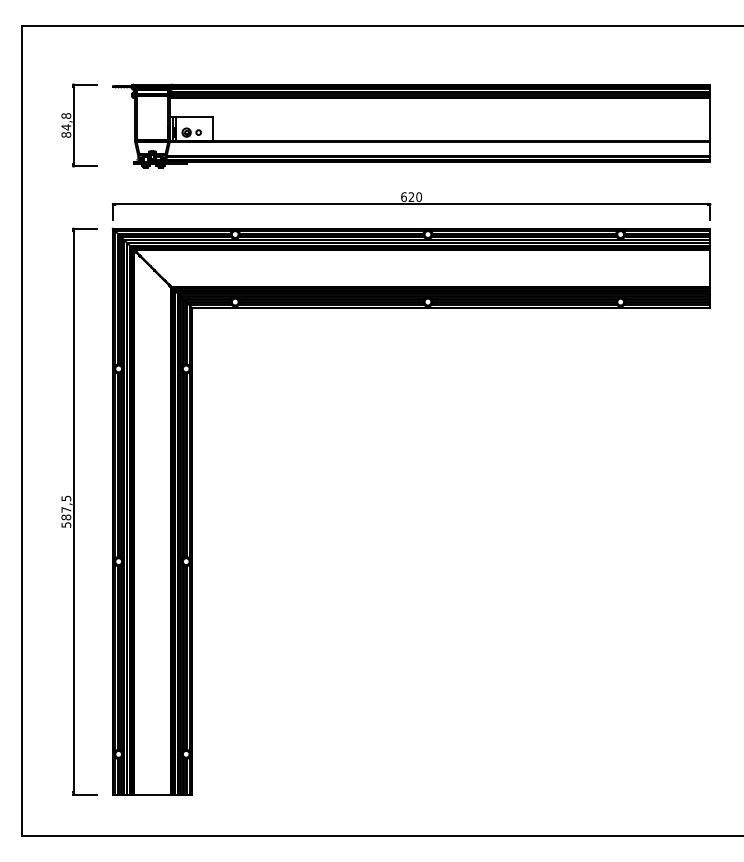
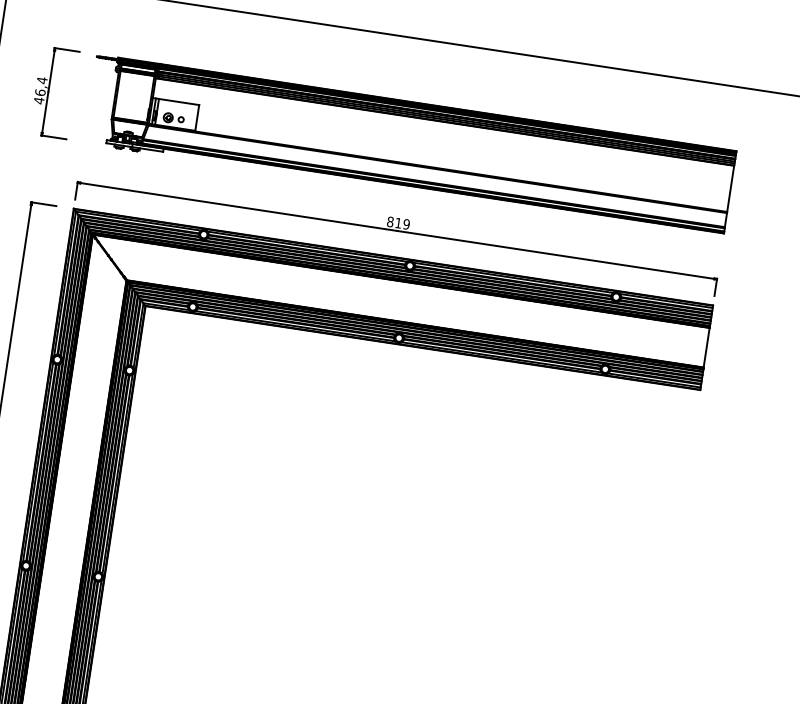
text: (66, 125) -> (40, 90), 84,8 -> 46,4
text: (411, 196) -> (398, 222), 620 -> 819

